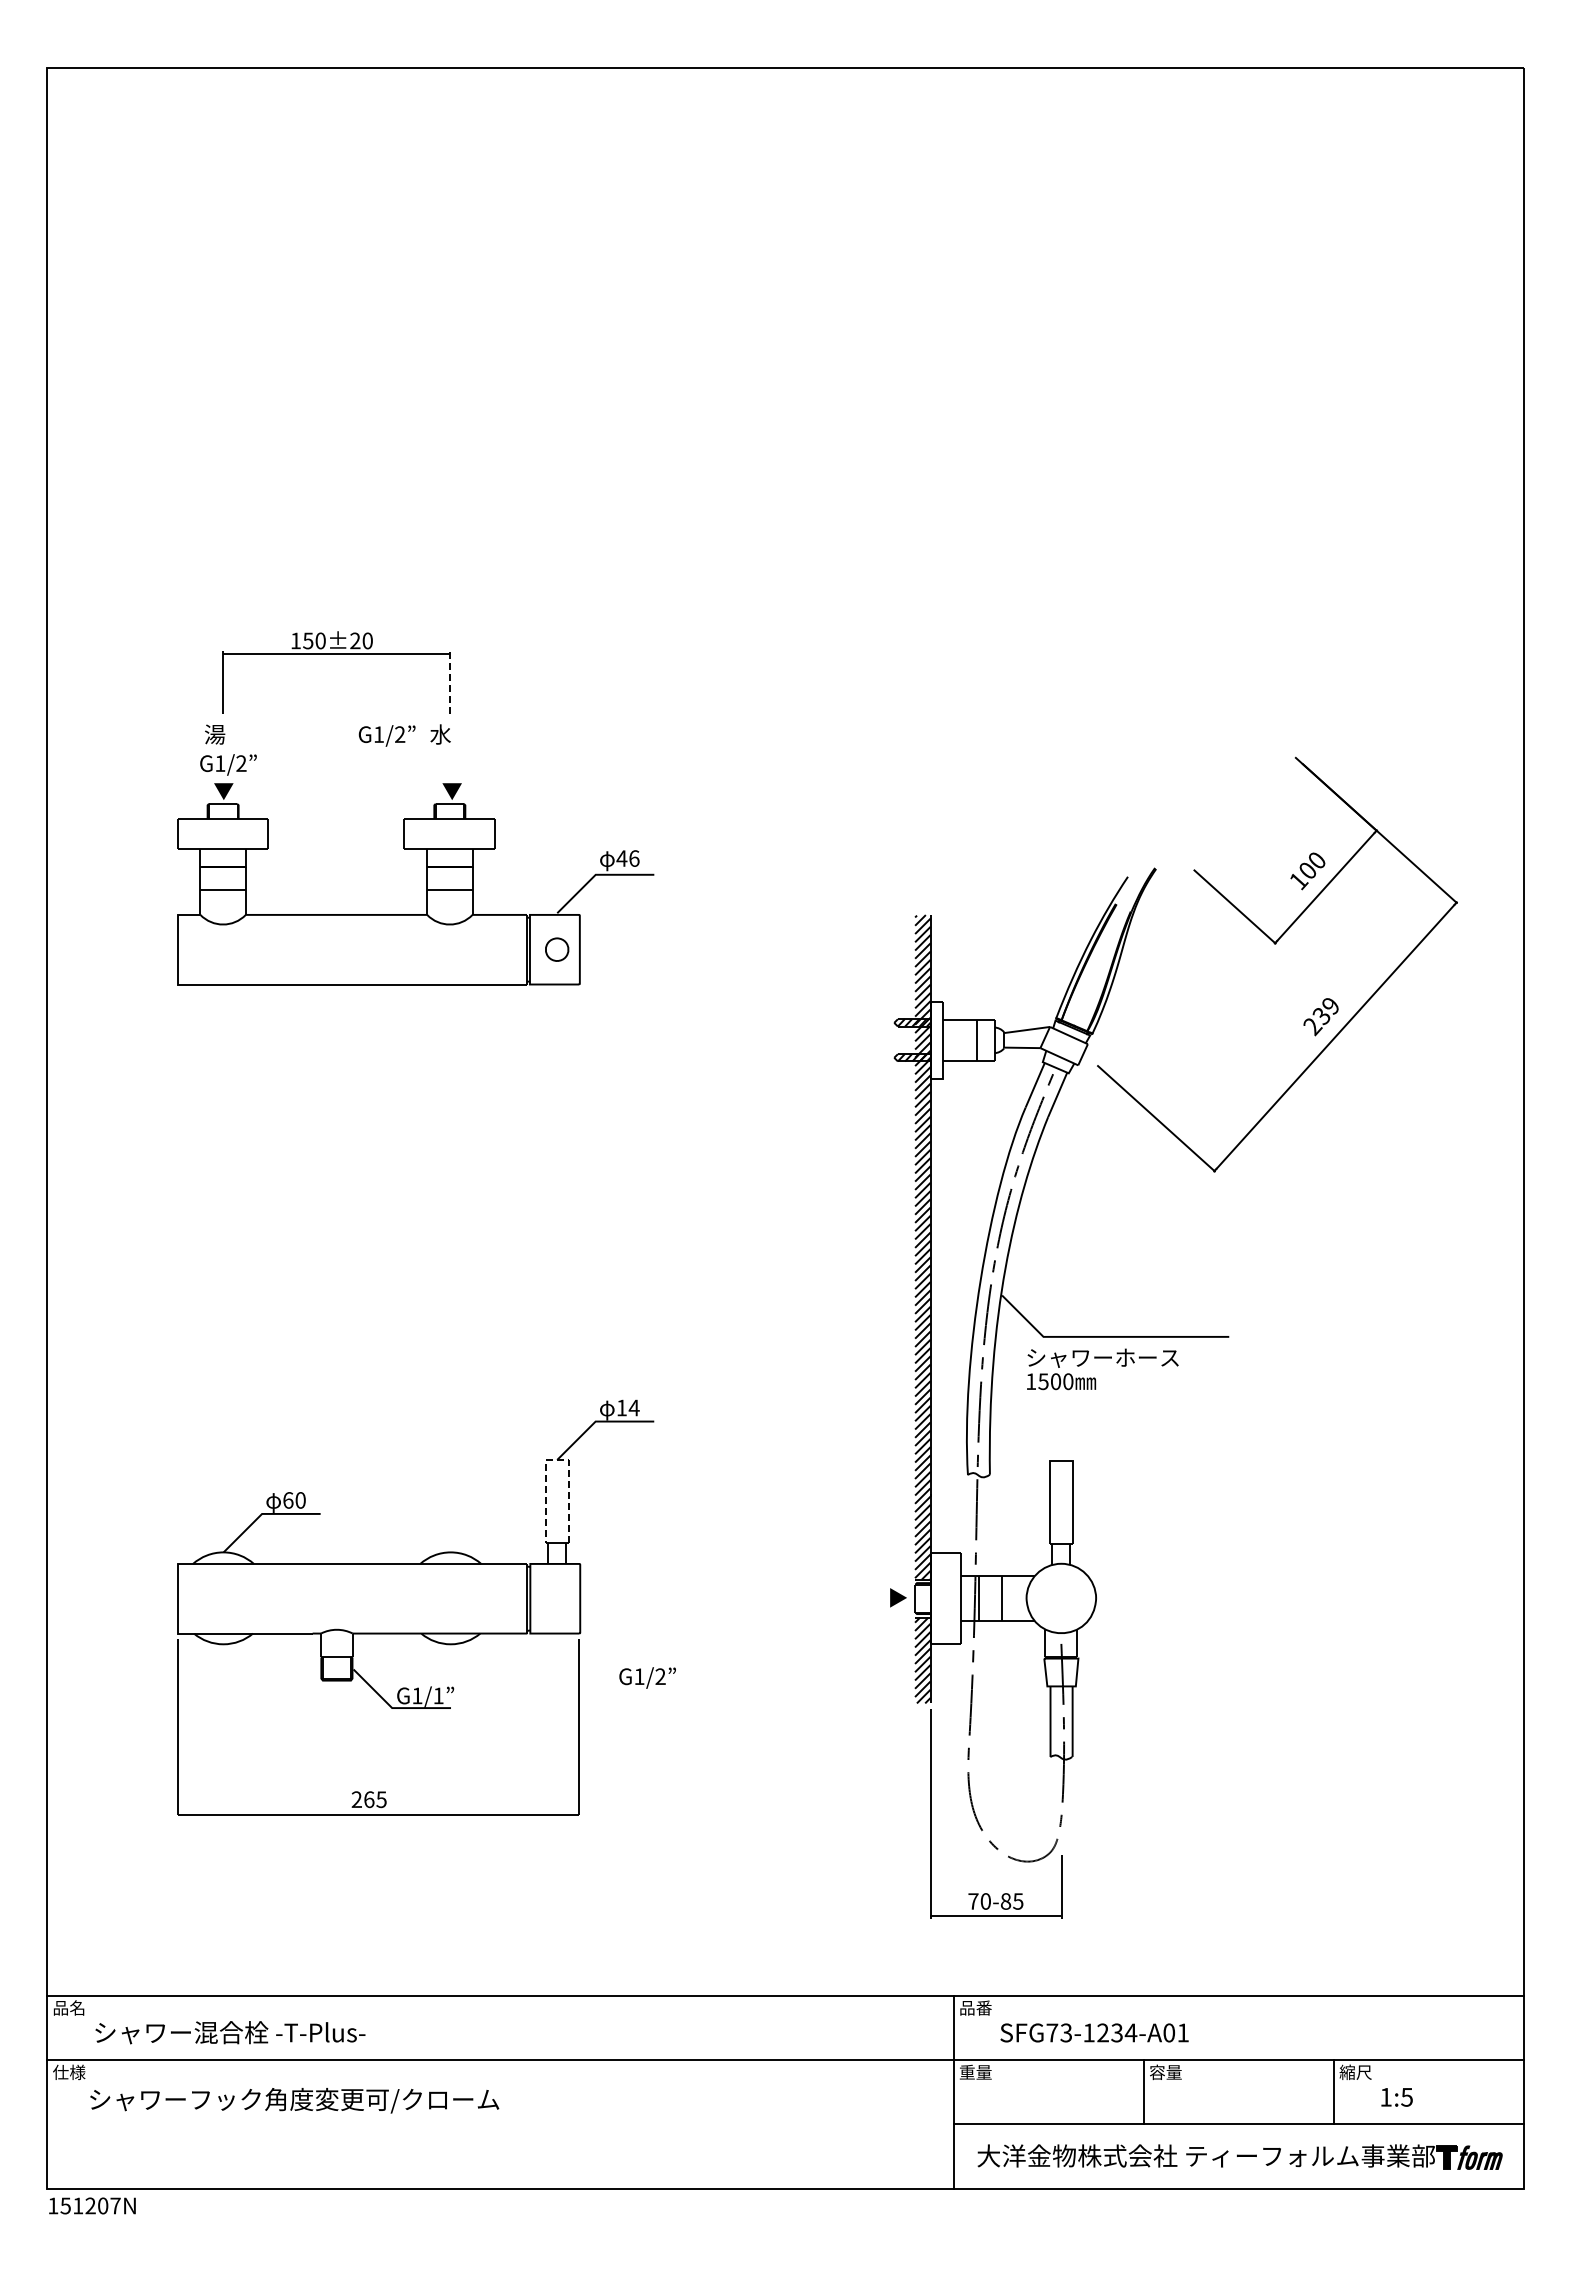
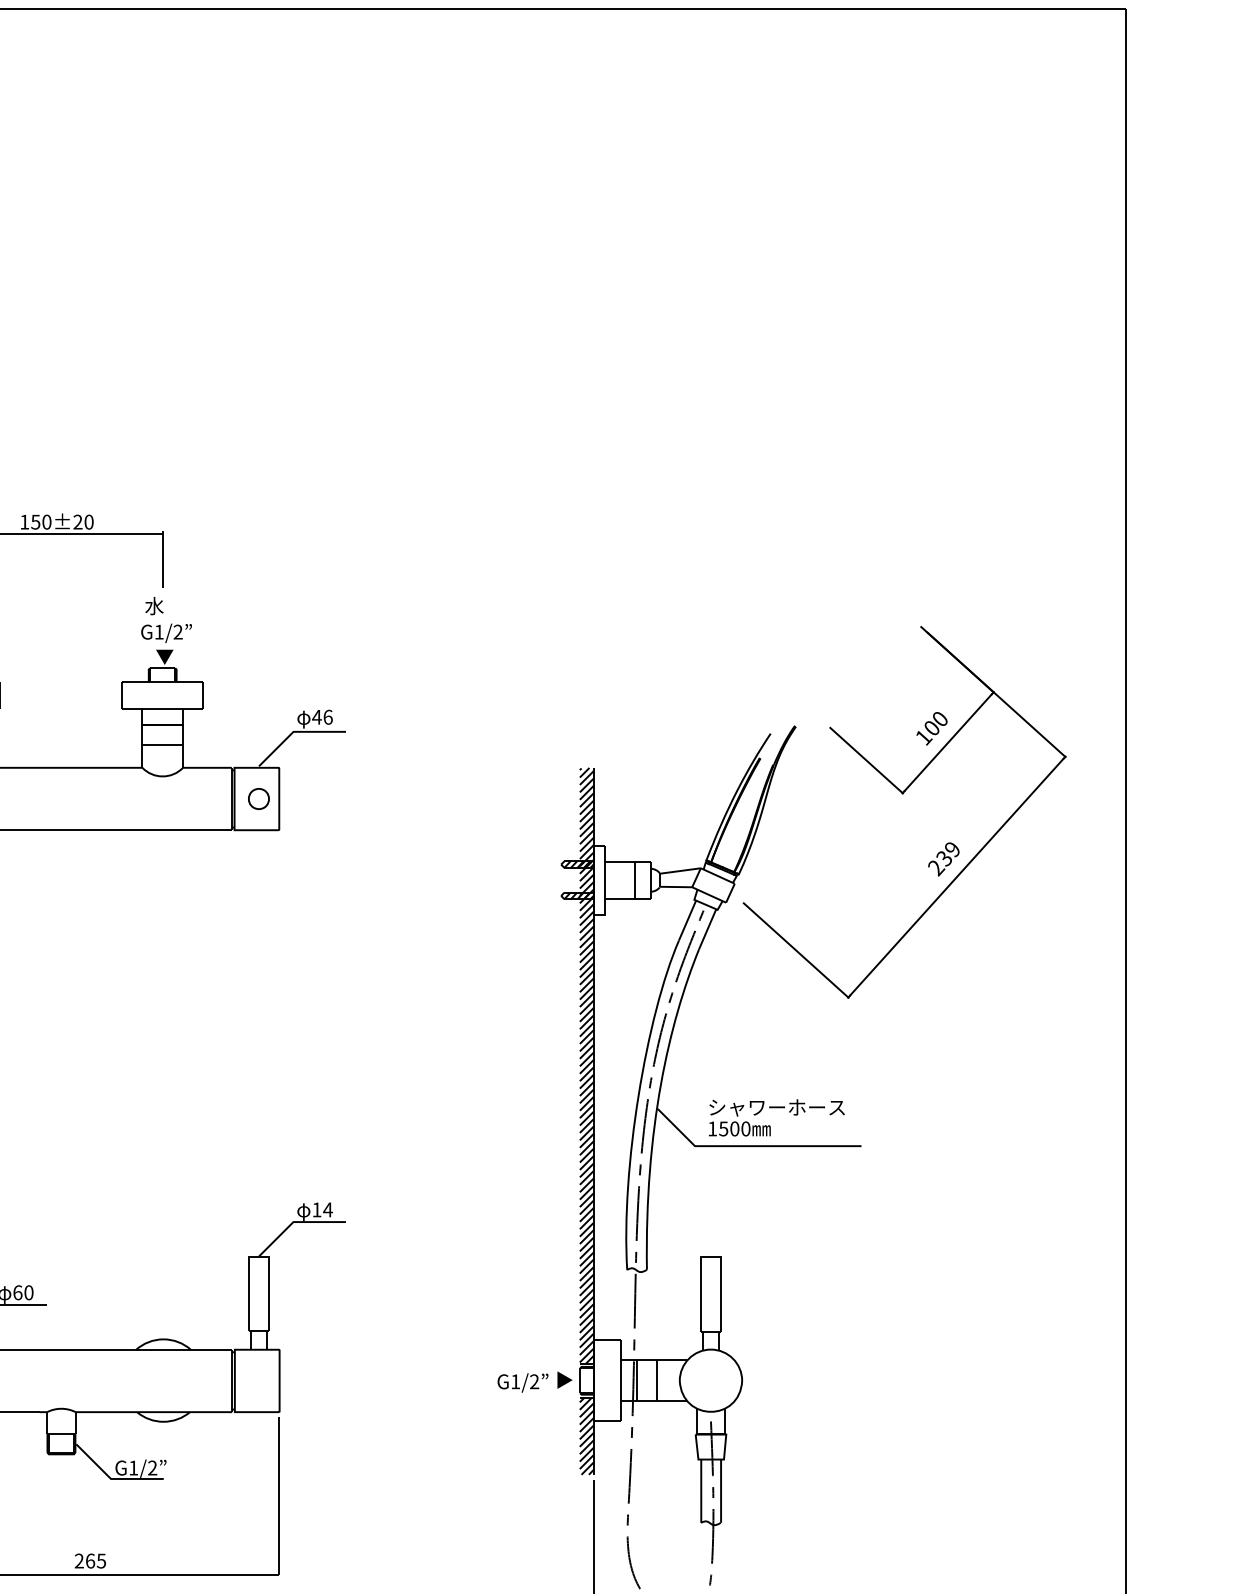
line: (449, 682) -> (162, 559), dashed -> solid
text: (386, 735) -> (165, 632), moved
text: (1102, 1369) -> (776, 1118), moved
line: (556, 1459) -> (258, 1256), dashed -> solid
text: (647, 1677) -> (522, 1382), moved
text: (438, 1695) -> (152, 1467), G1/1 -> G1/2

